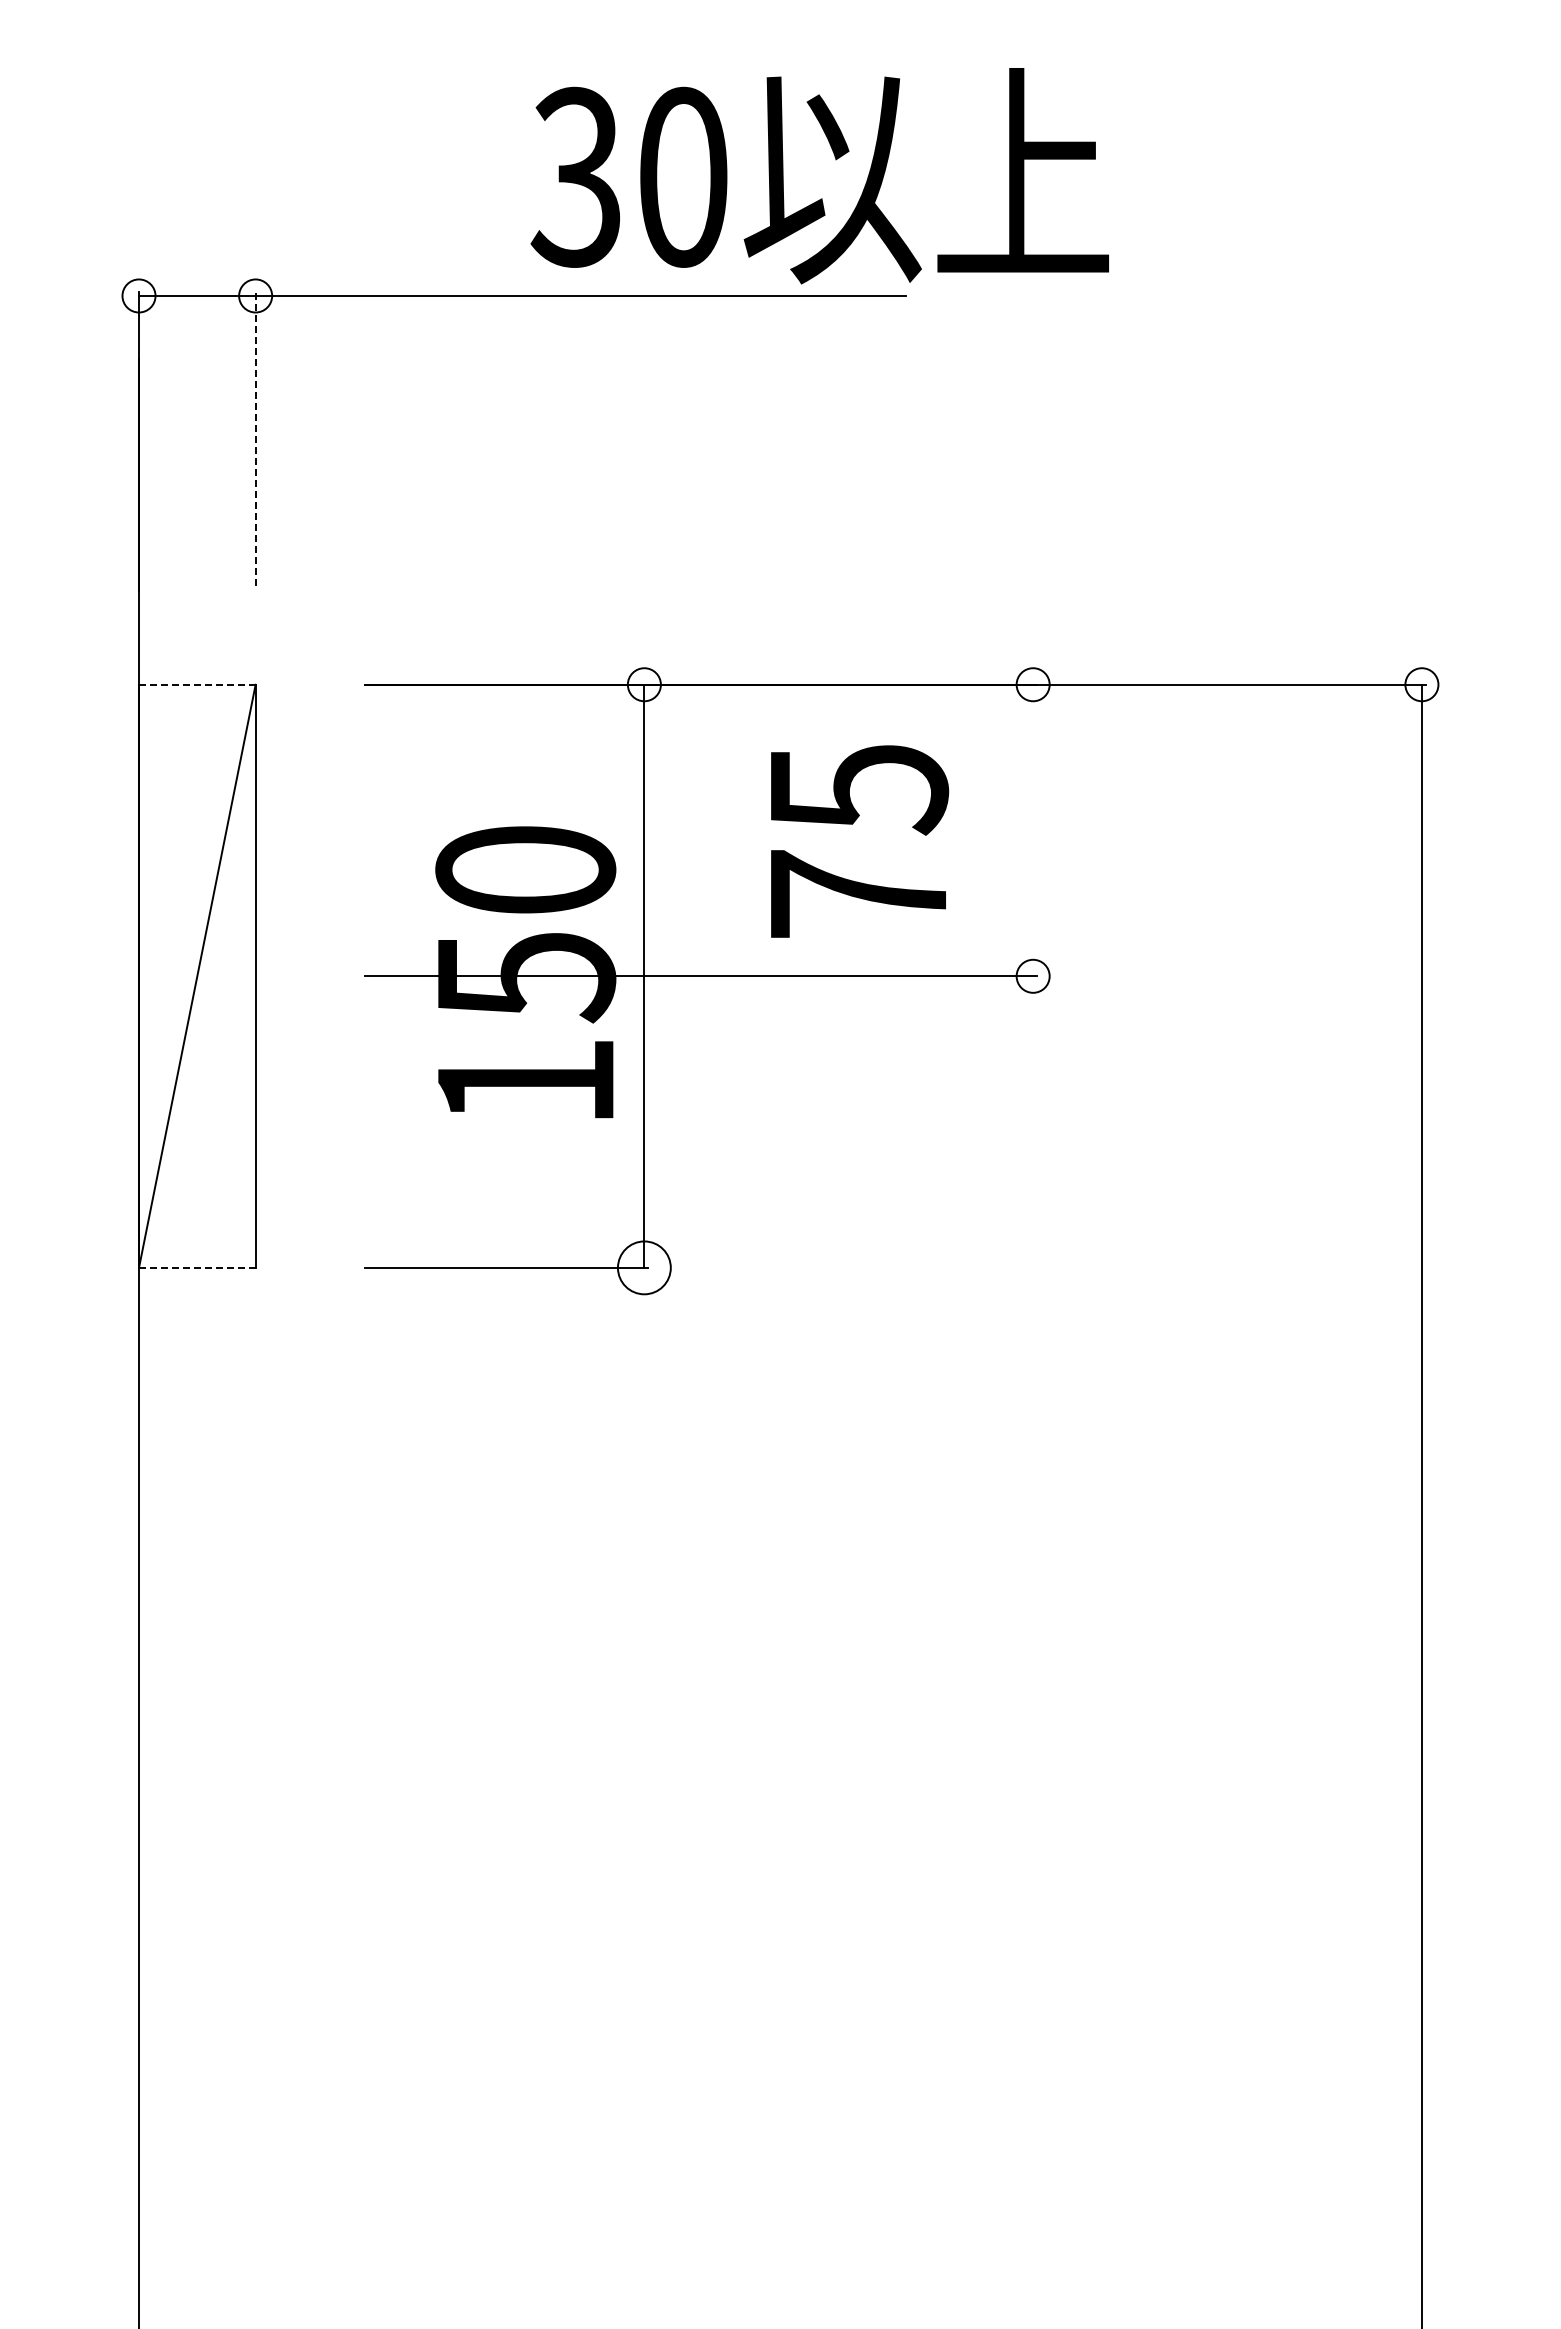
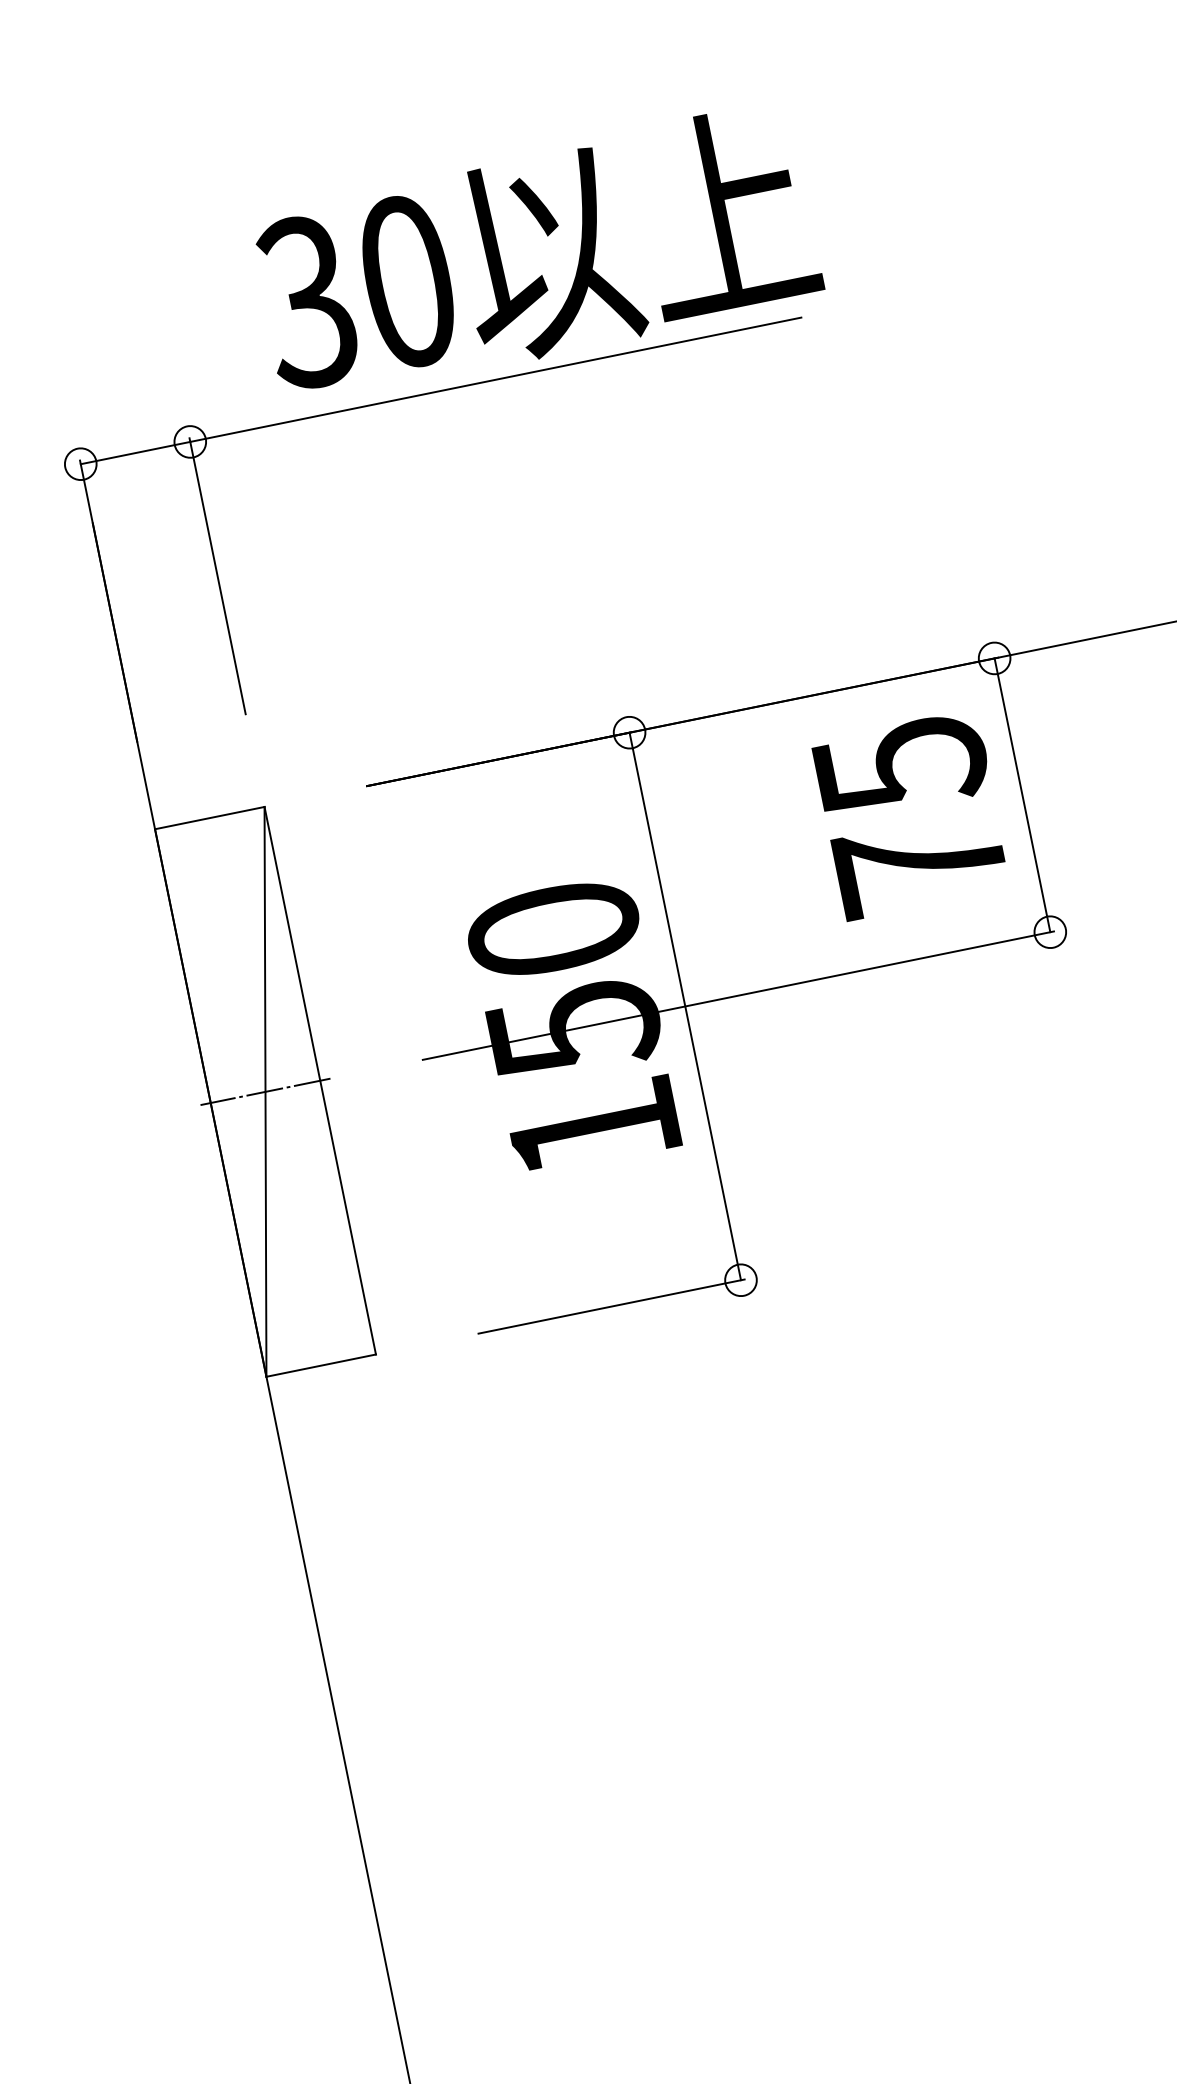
text: (819, 176) -> (535, 254), moved
line: (255, 439) -> (217, 576), dashed -> solid
line: (196, 684) -> (208, 818), dashed -> solid
line: (1033, 830) -> (1022, 795), added
text: (860, 841) -> (912, 814), moved
line: (197, 976) -> (265, 1092), added
line: (197, 1267) -> (321, 1365), dashed -> solid
circle: (643, 1267) -> (740, 1280), size x0.62

